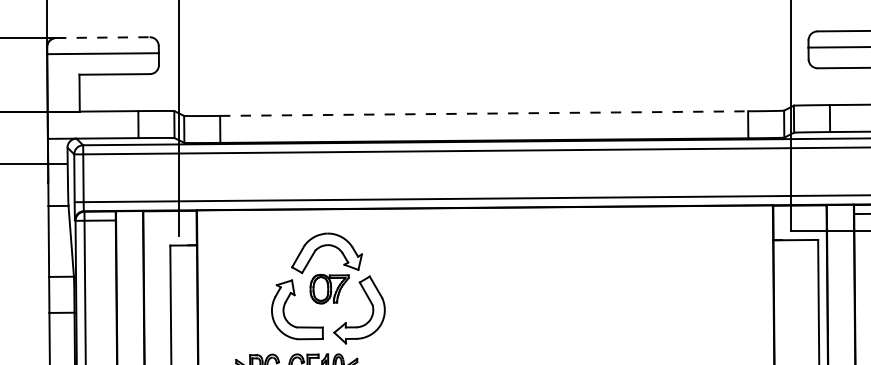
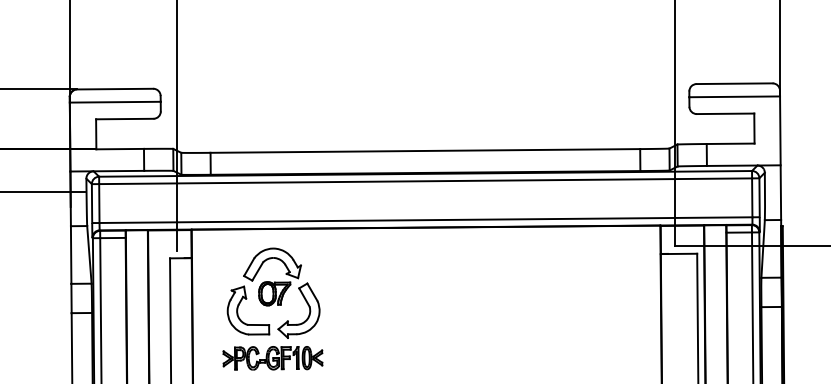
line: (103, 38) -> (115, 89), dashed -> solid
line: (484, 113) -> (425, 150), dashed -> solid
part: (328, 287) -> (273, 292), moved

